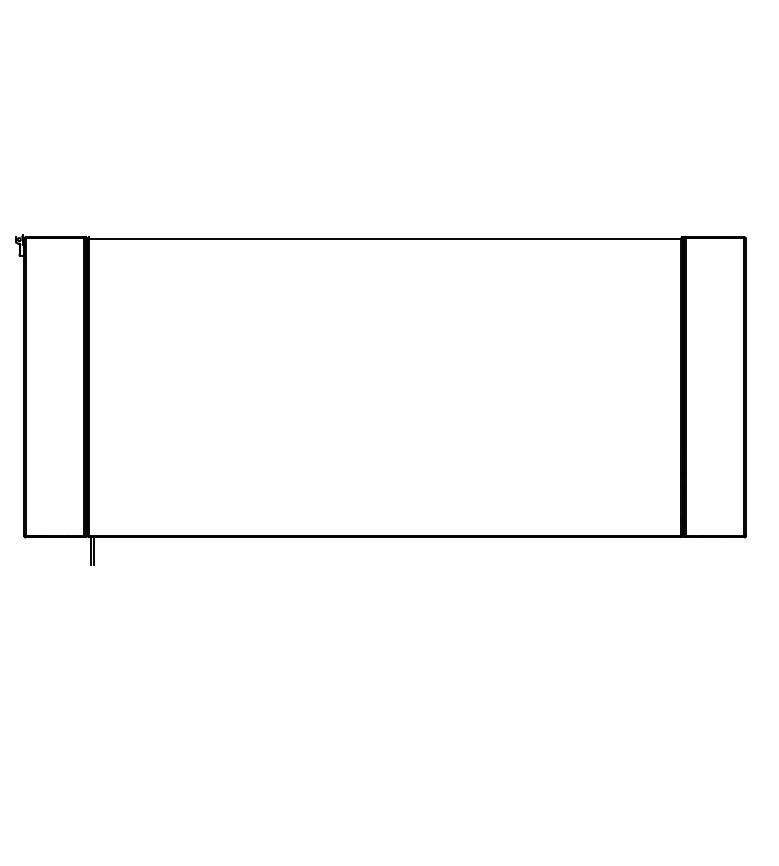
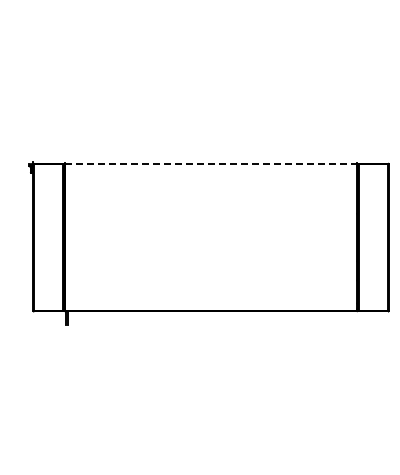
line: (385, 238) -> (211, 164), solid -> dashed

